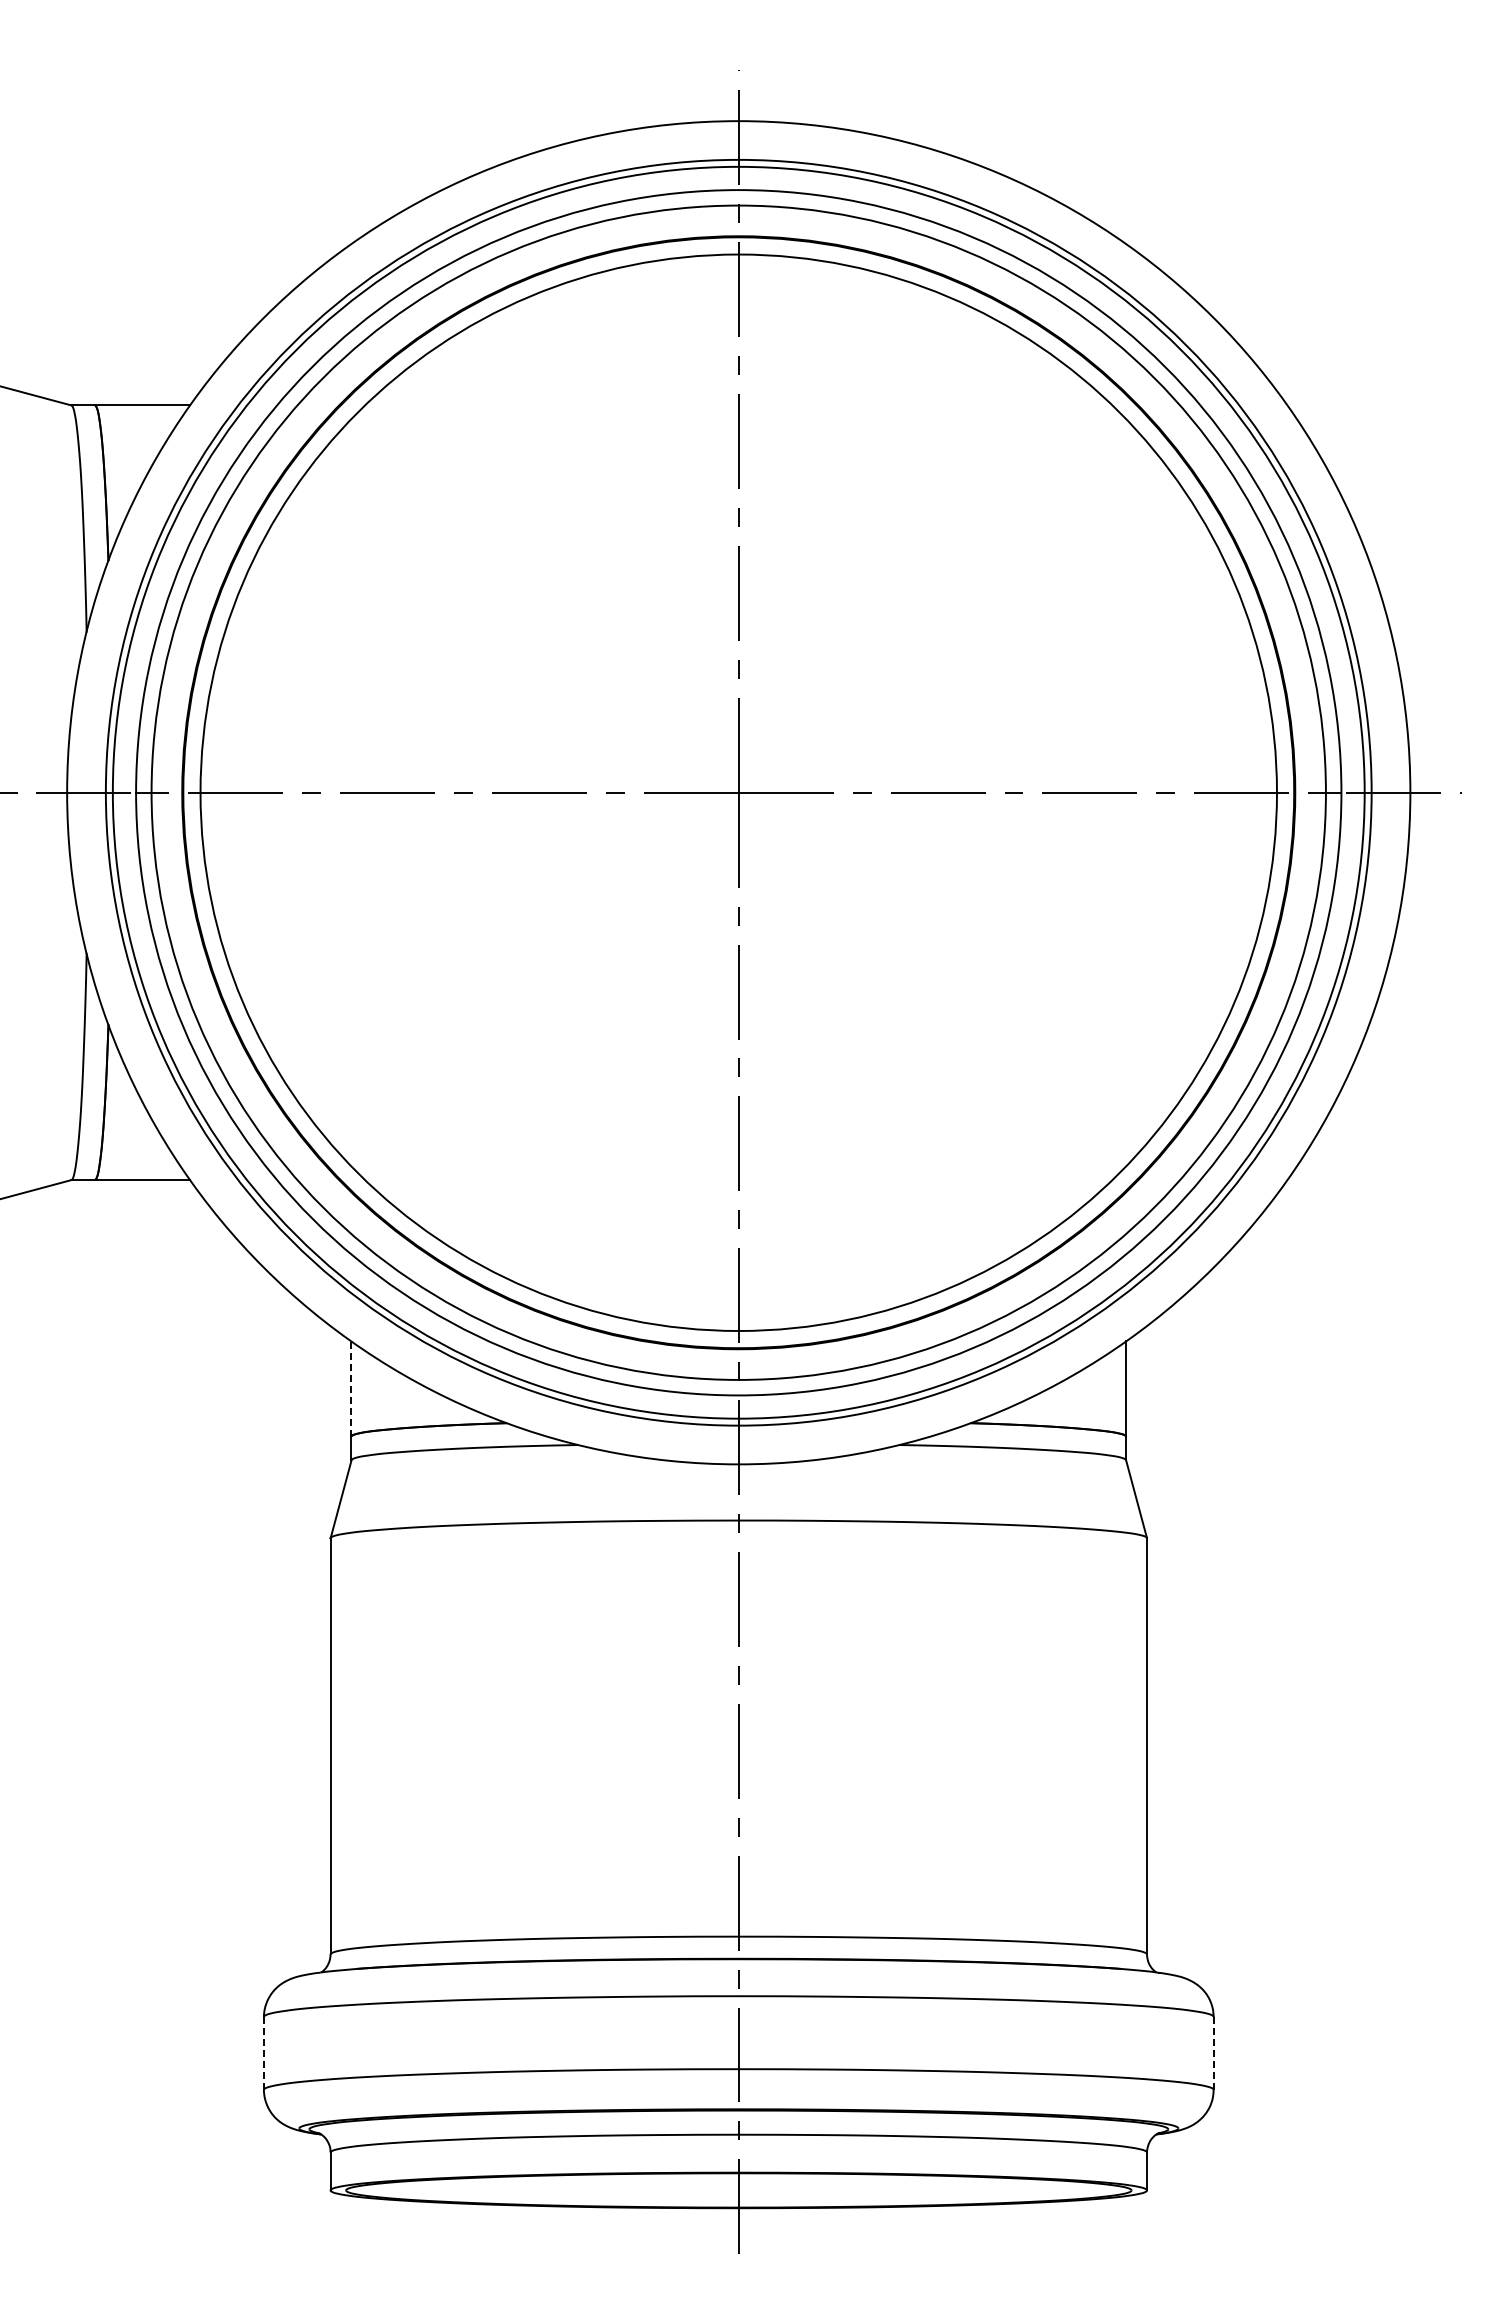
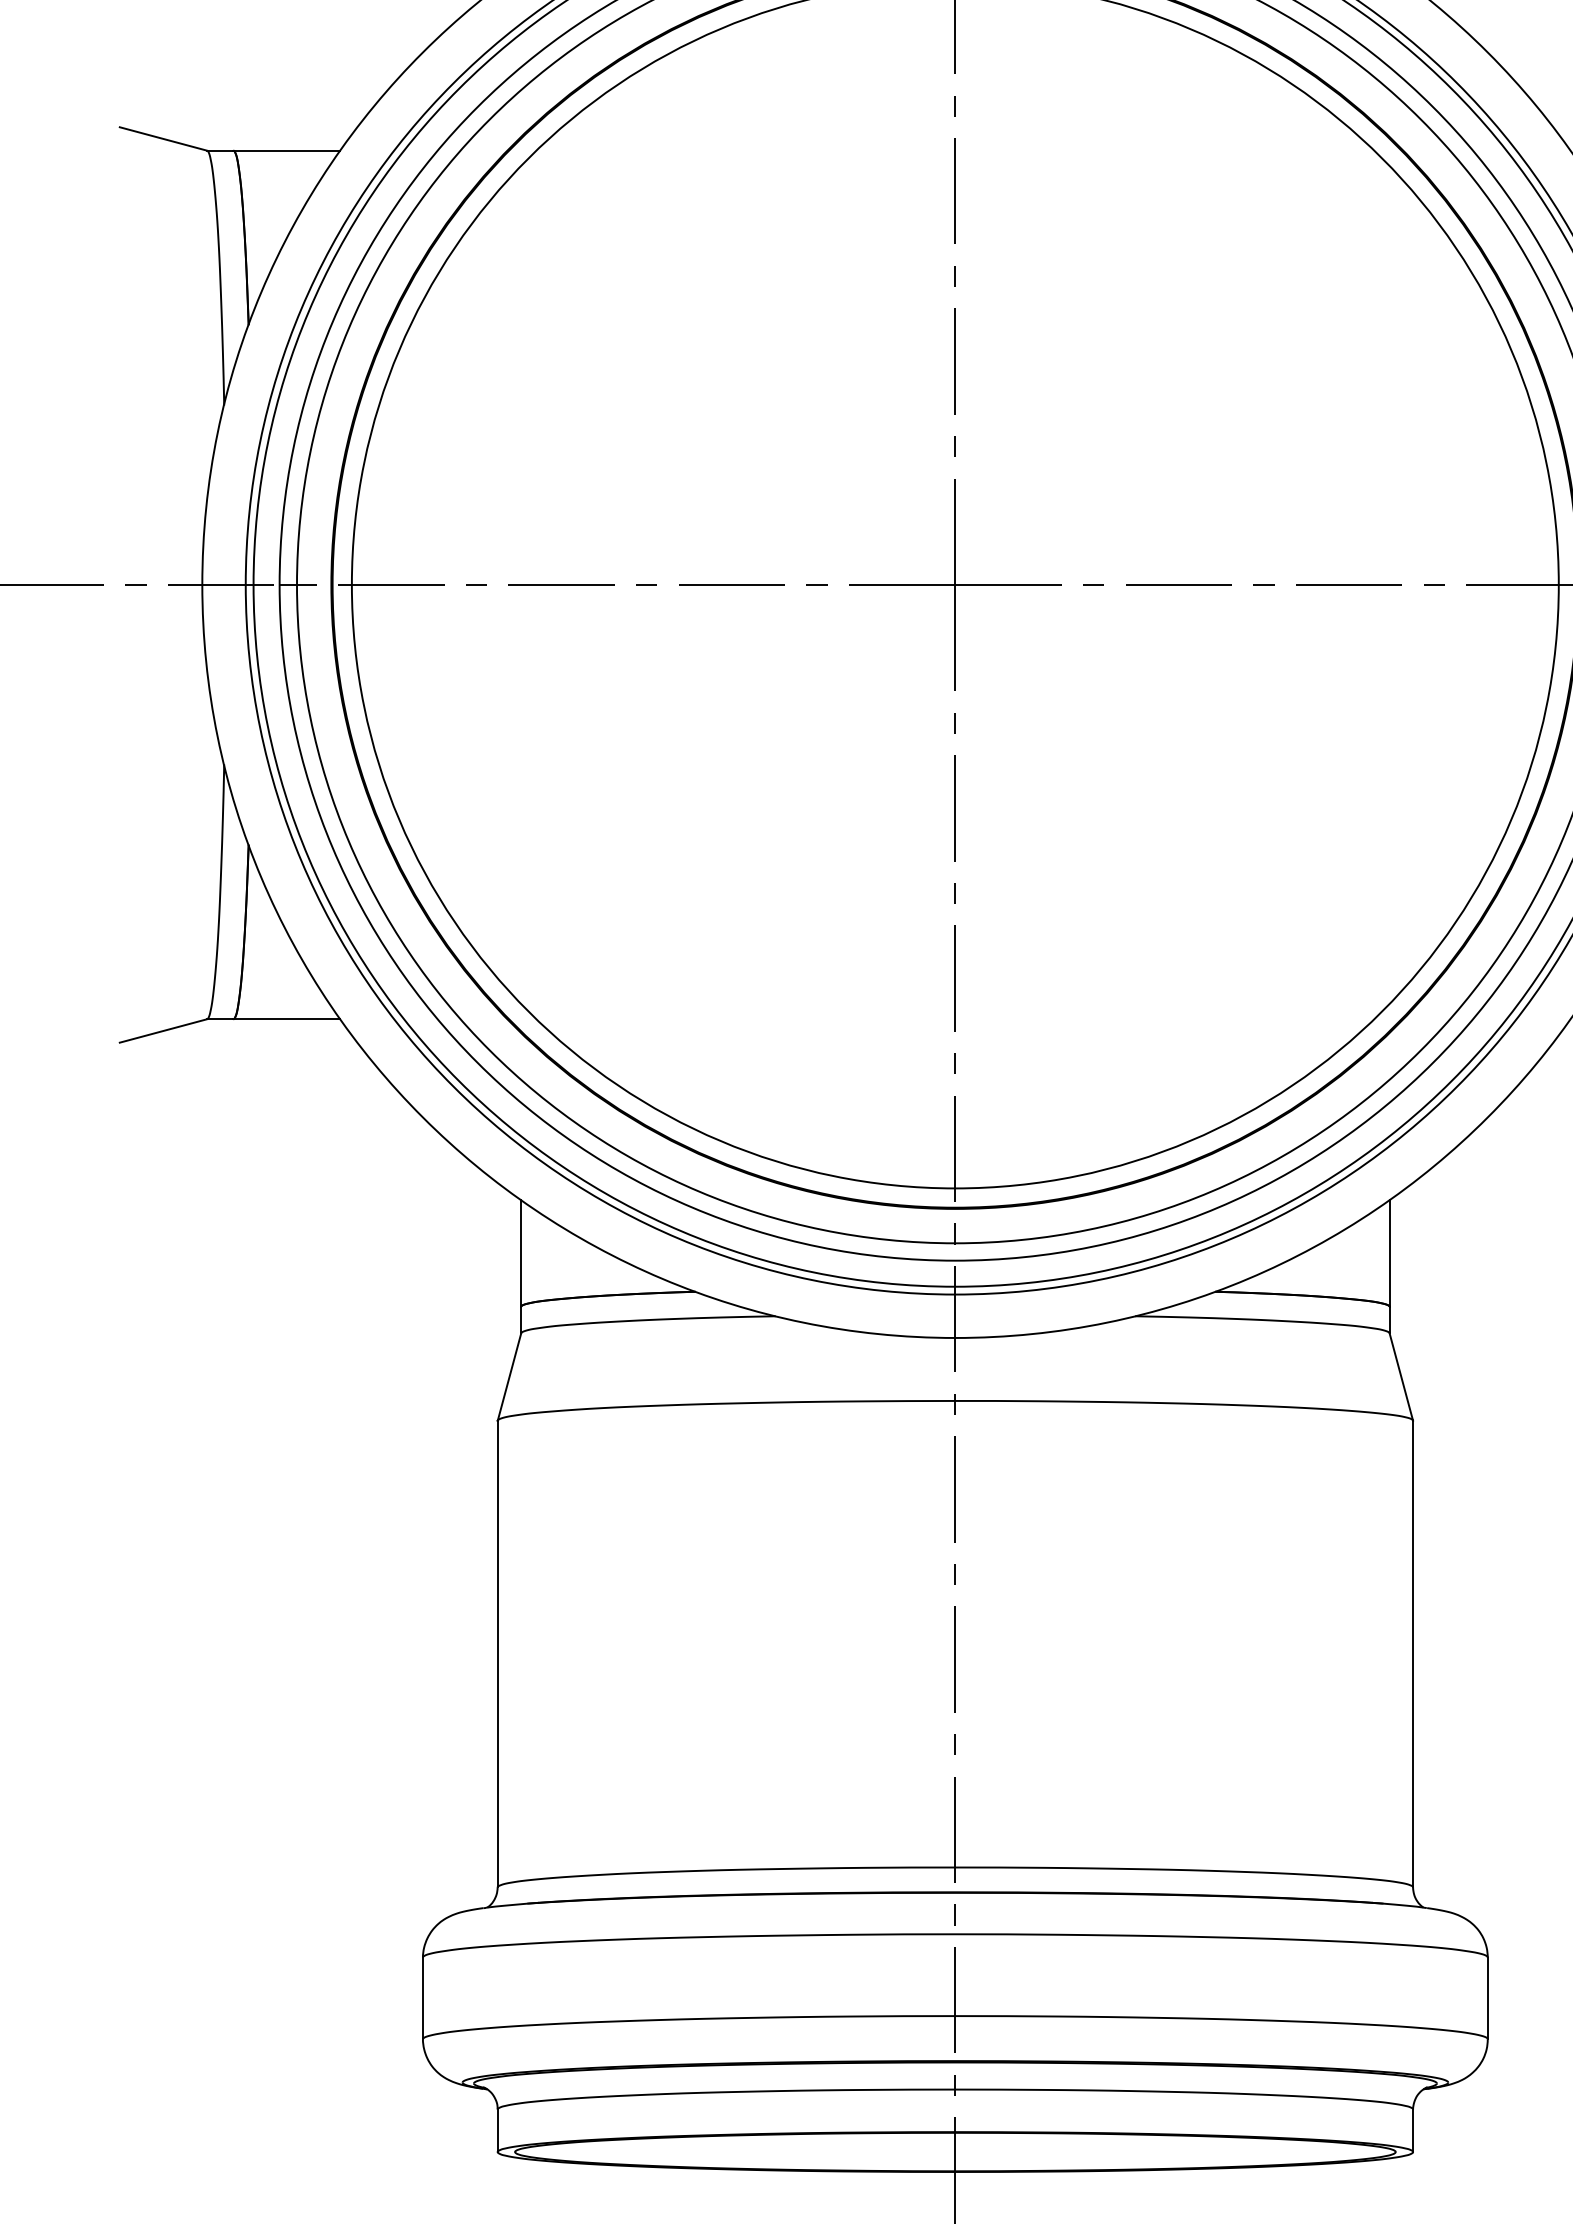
line: (351, 1389) -> (521, 1254), dashed -> solid
line: (263, 2052) -> (422, 1997), dashed -> solid
line: (1213, 2052) -> (1487, 1997), dashed -> solid

